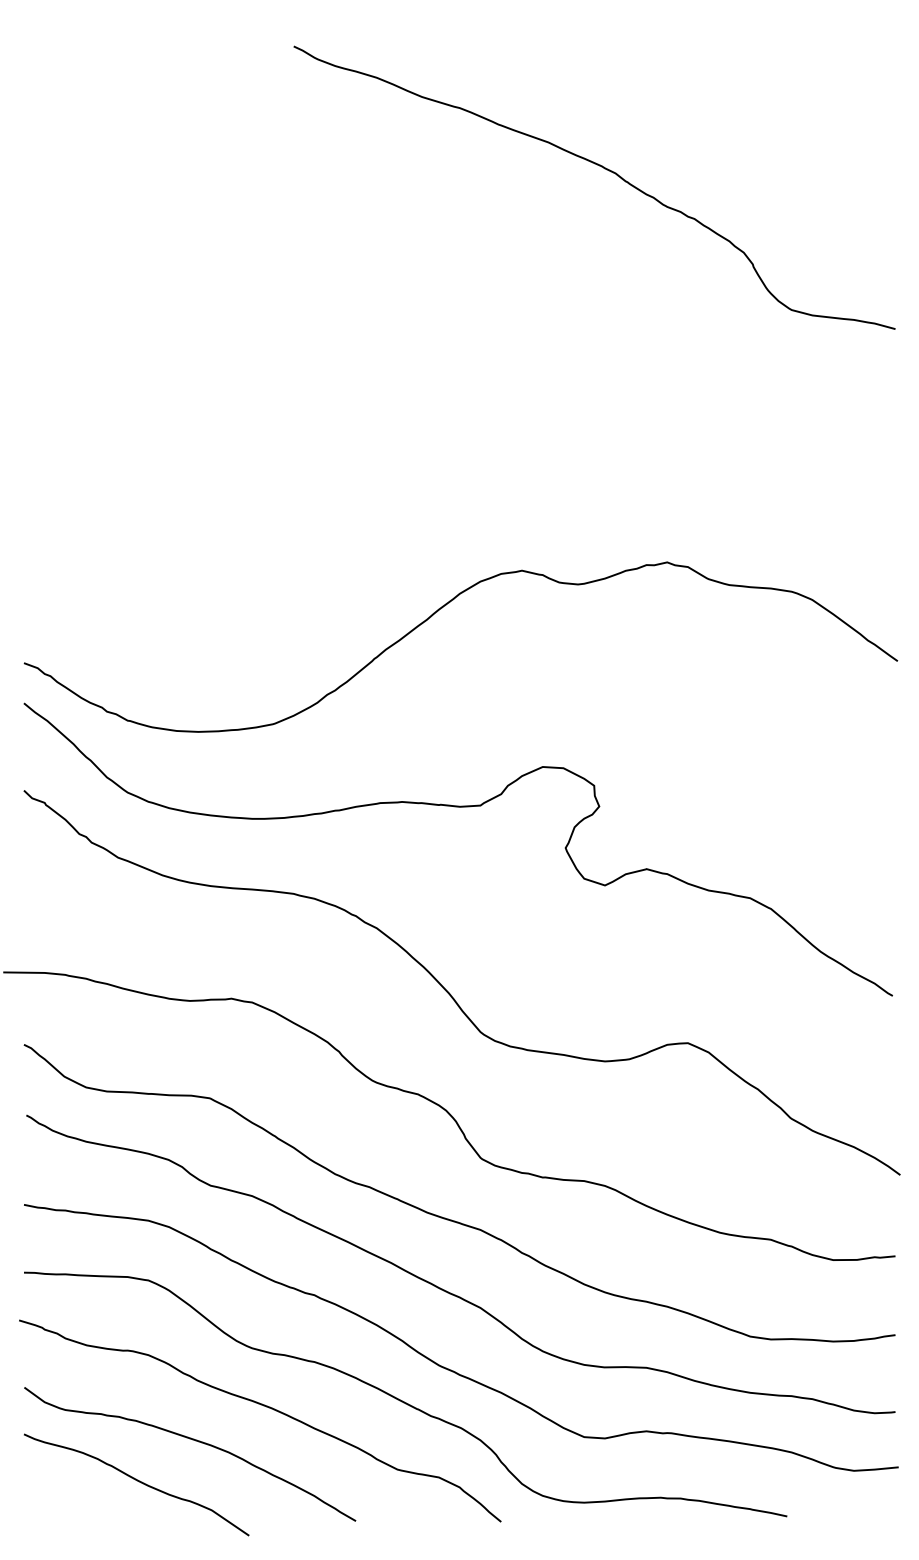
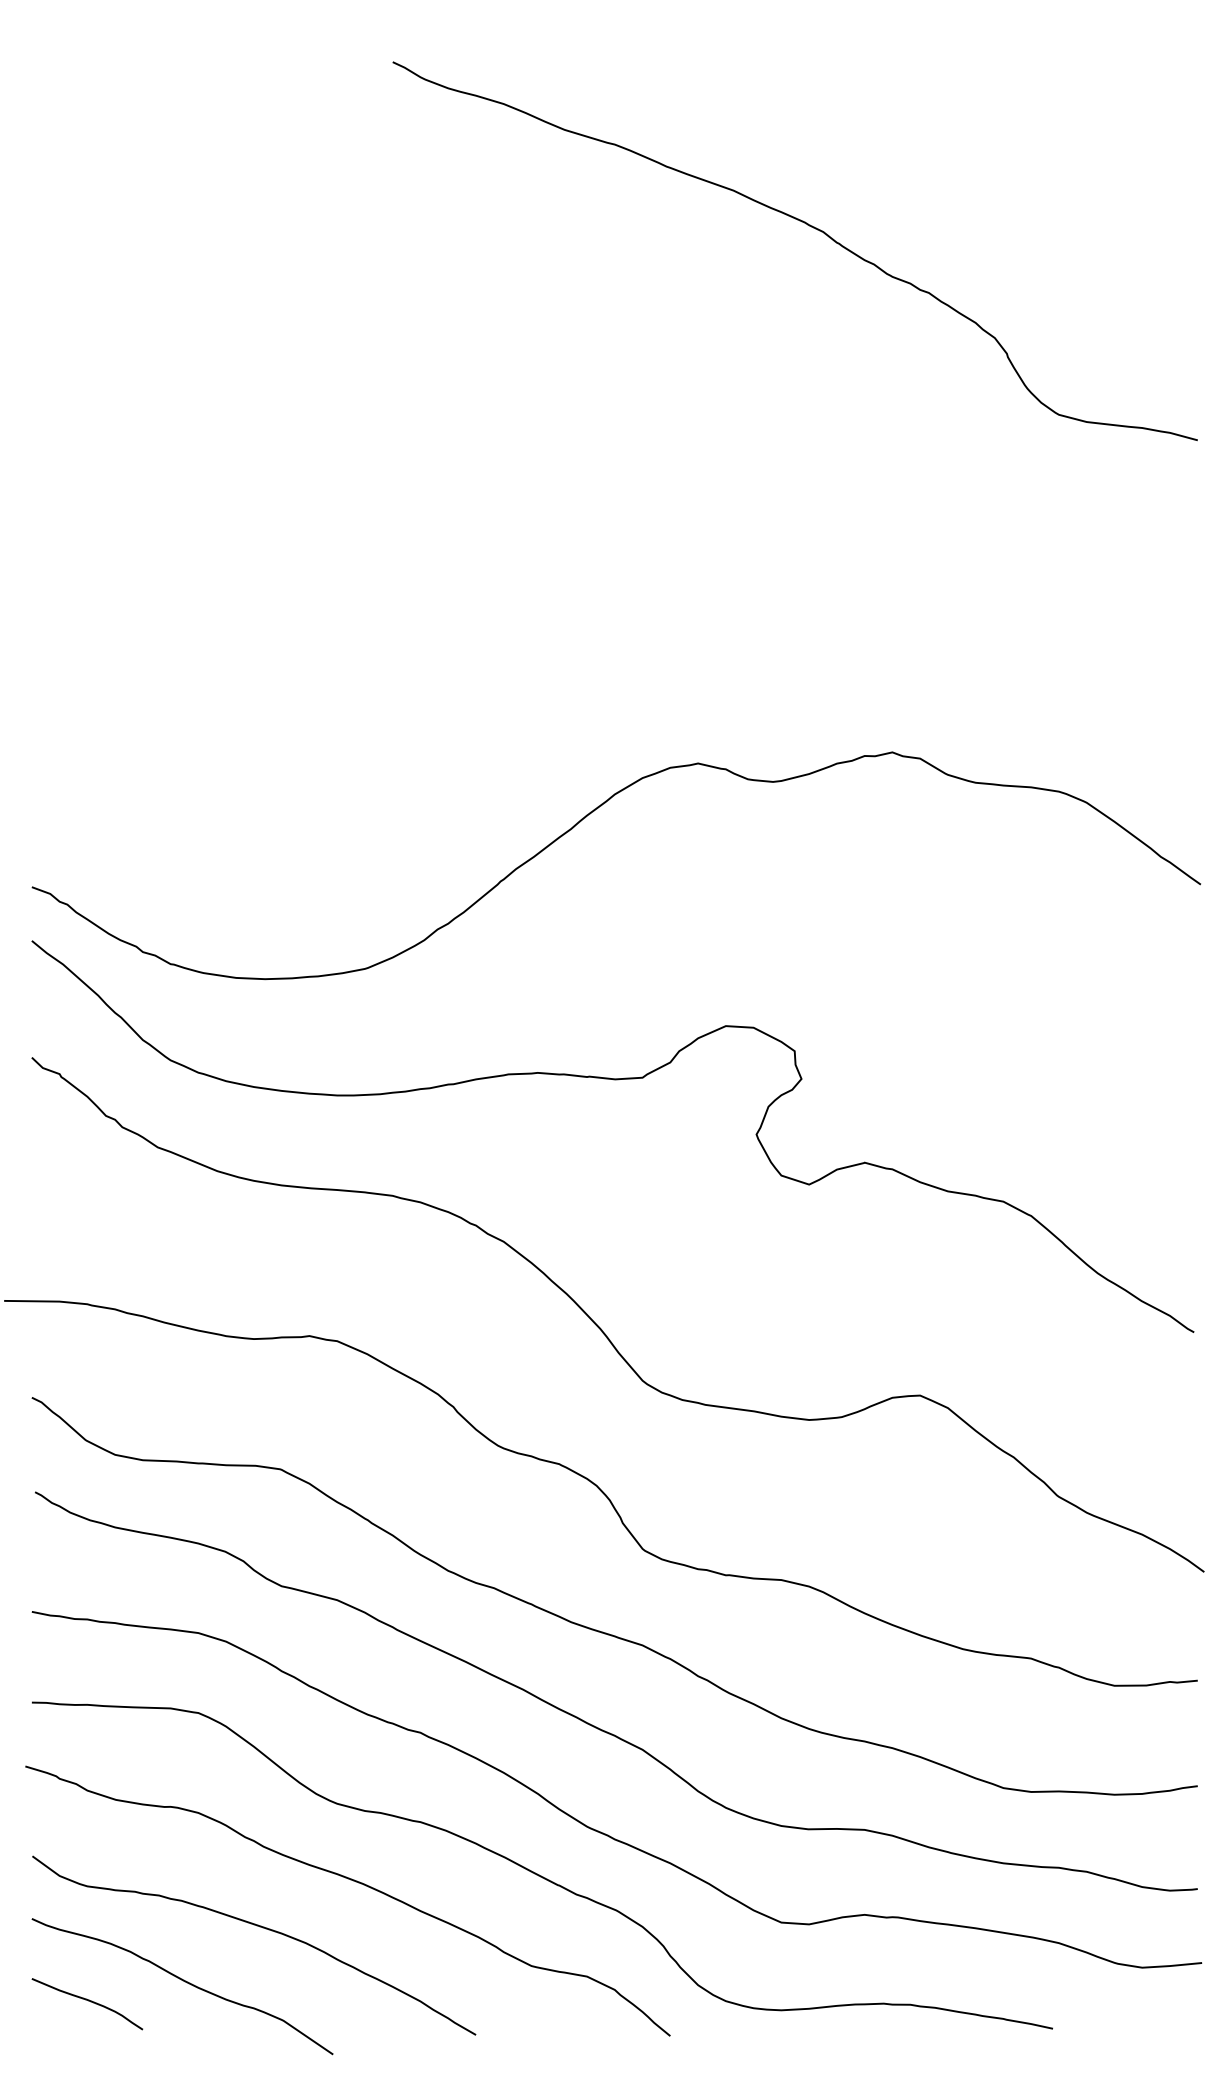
curve: (66, 1496) -> (88, 2002), added

